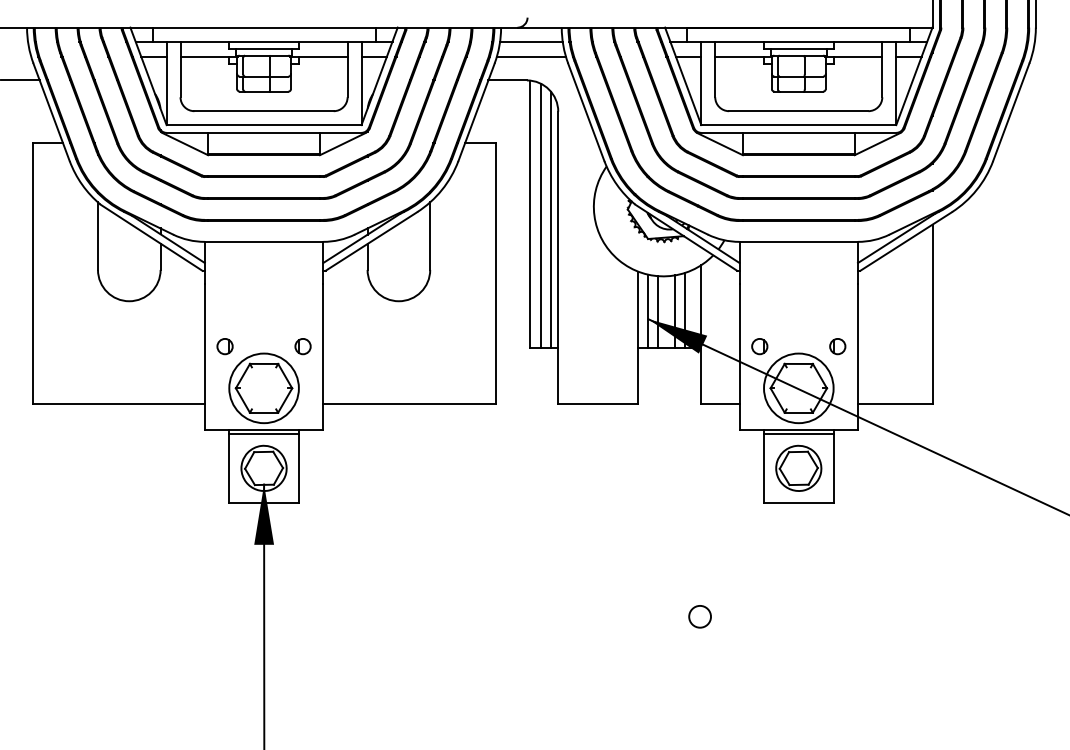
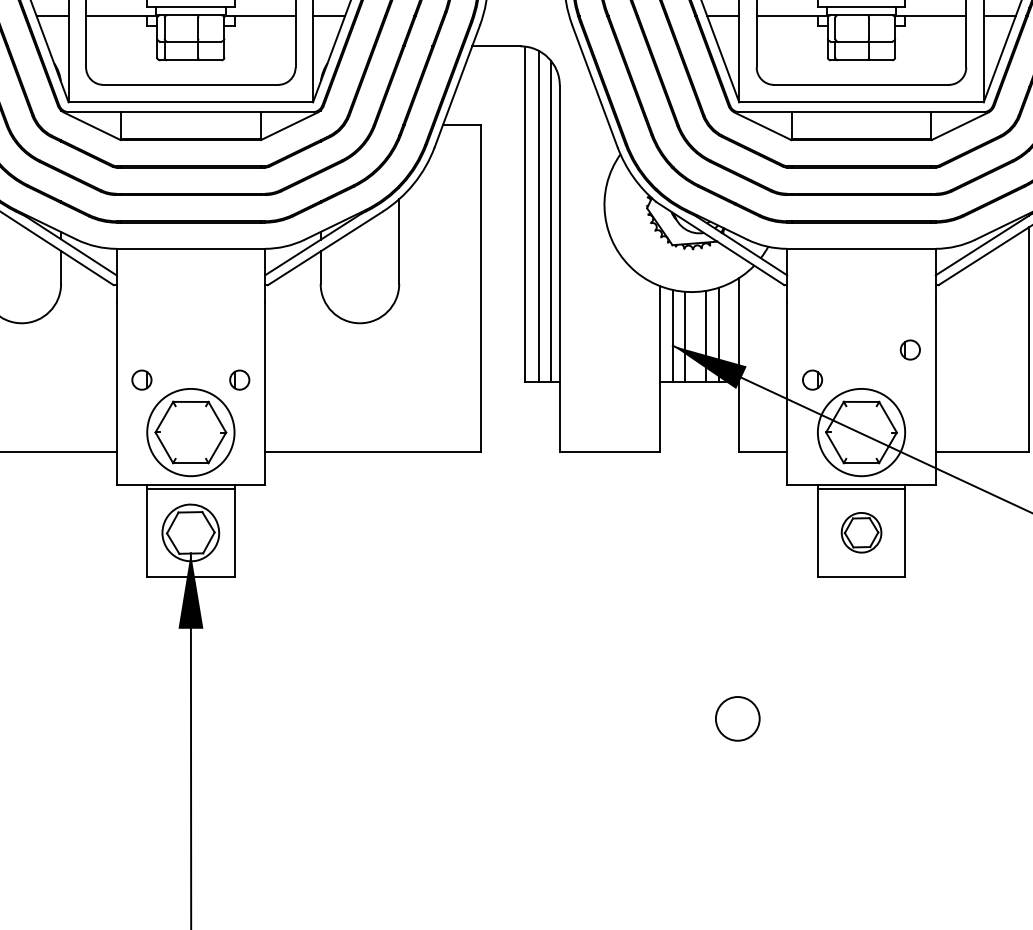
line: (530, 56) -> (525, 16), removed
part: (837, 346) -> (910, 349), moved
part: (798, 467) -> (861, 531), size x0.7
circle: (699, 616) -> (736, 718), size x1.6

